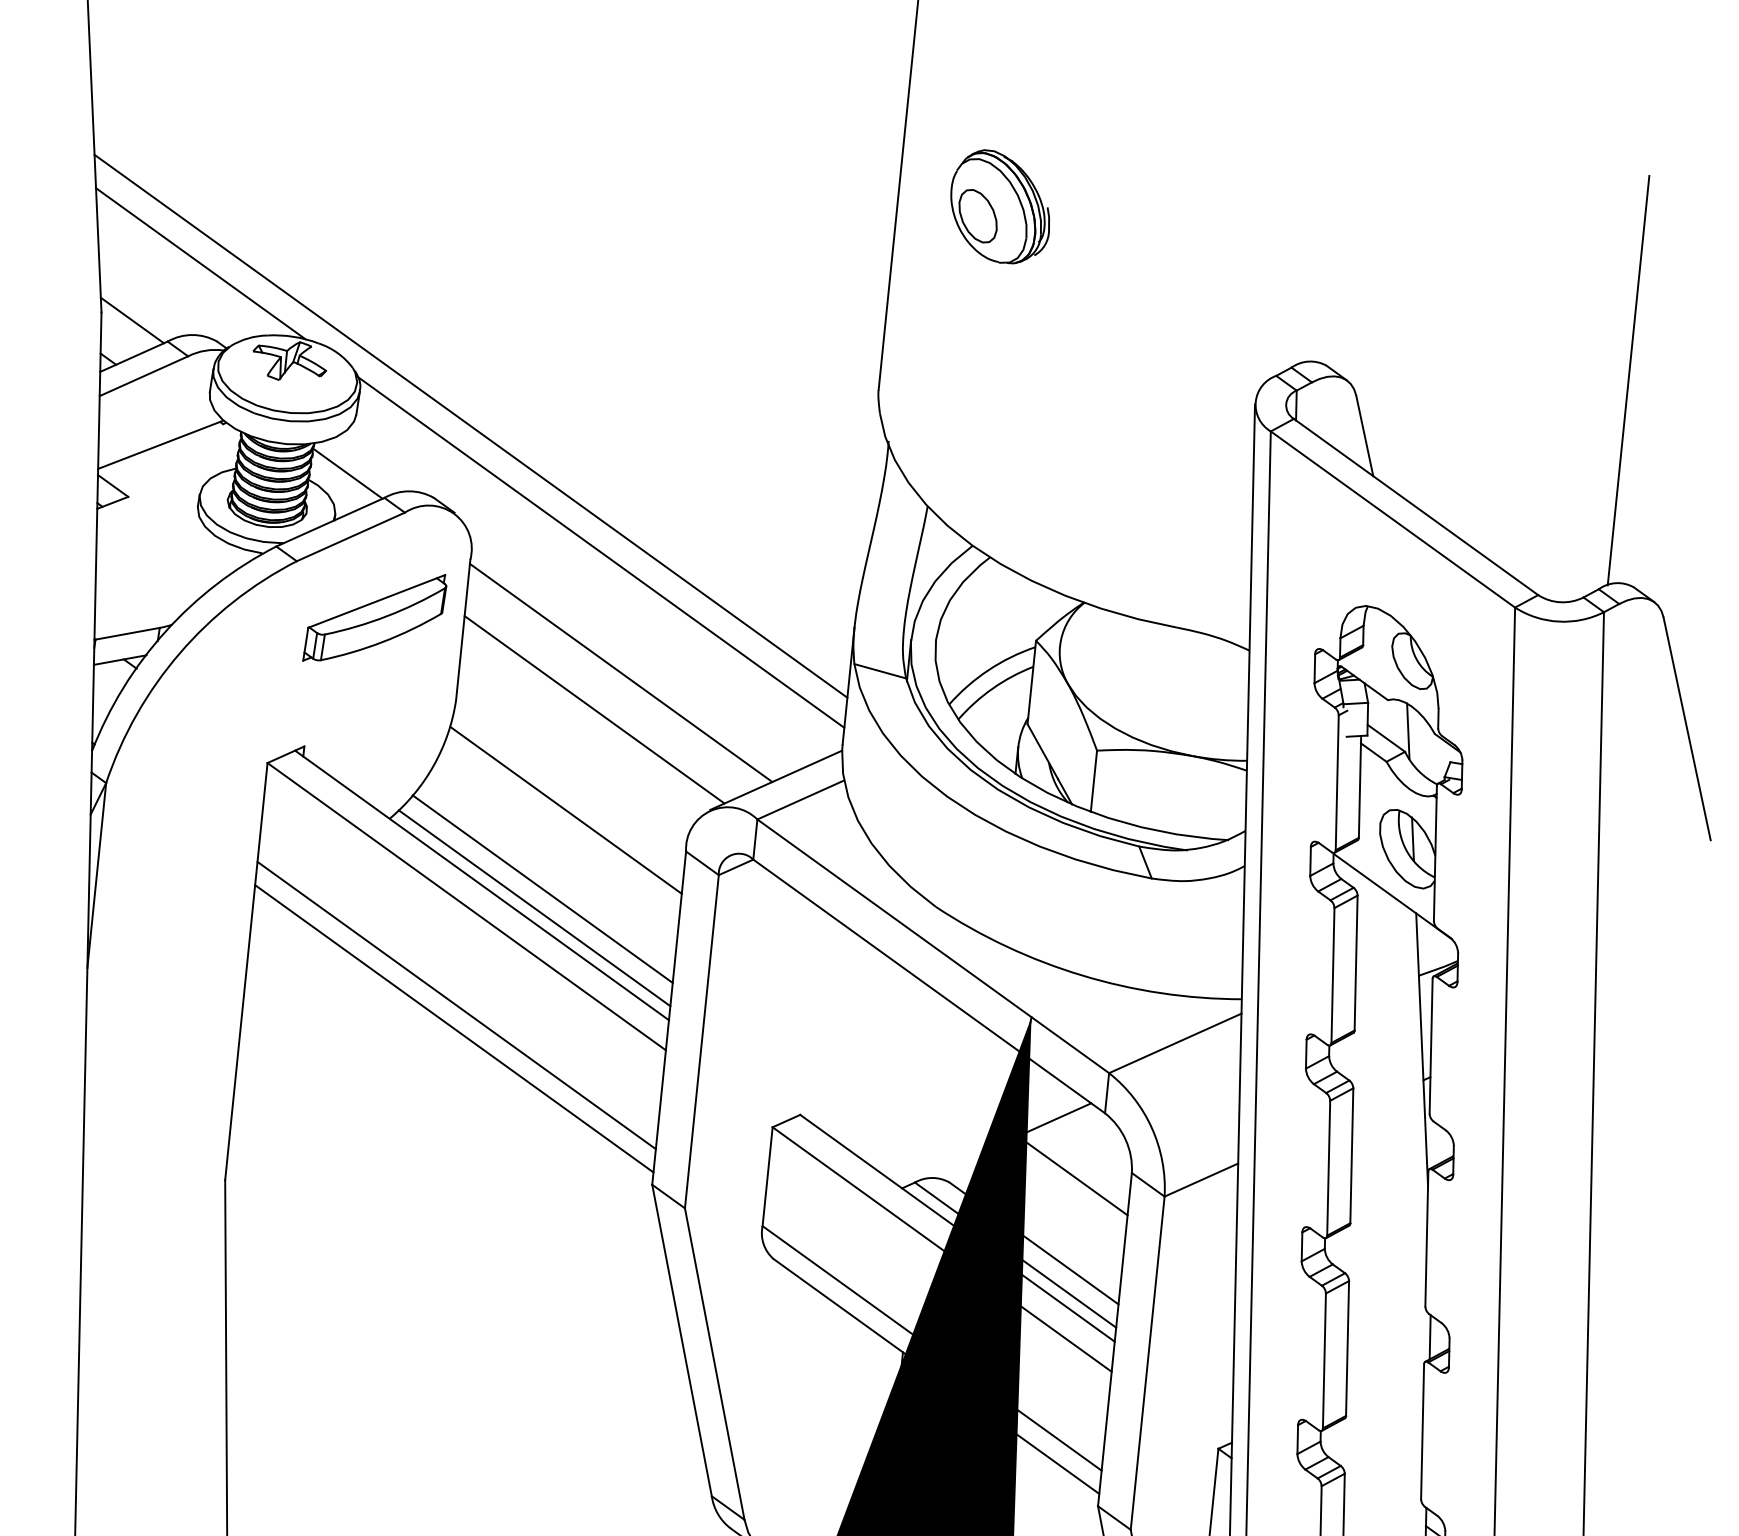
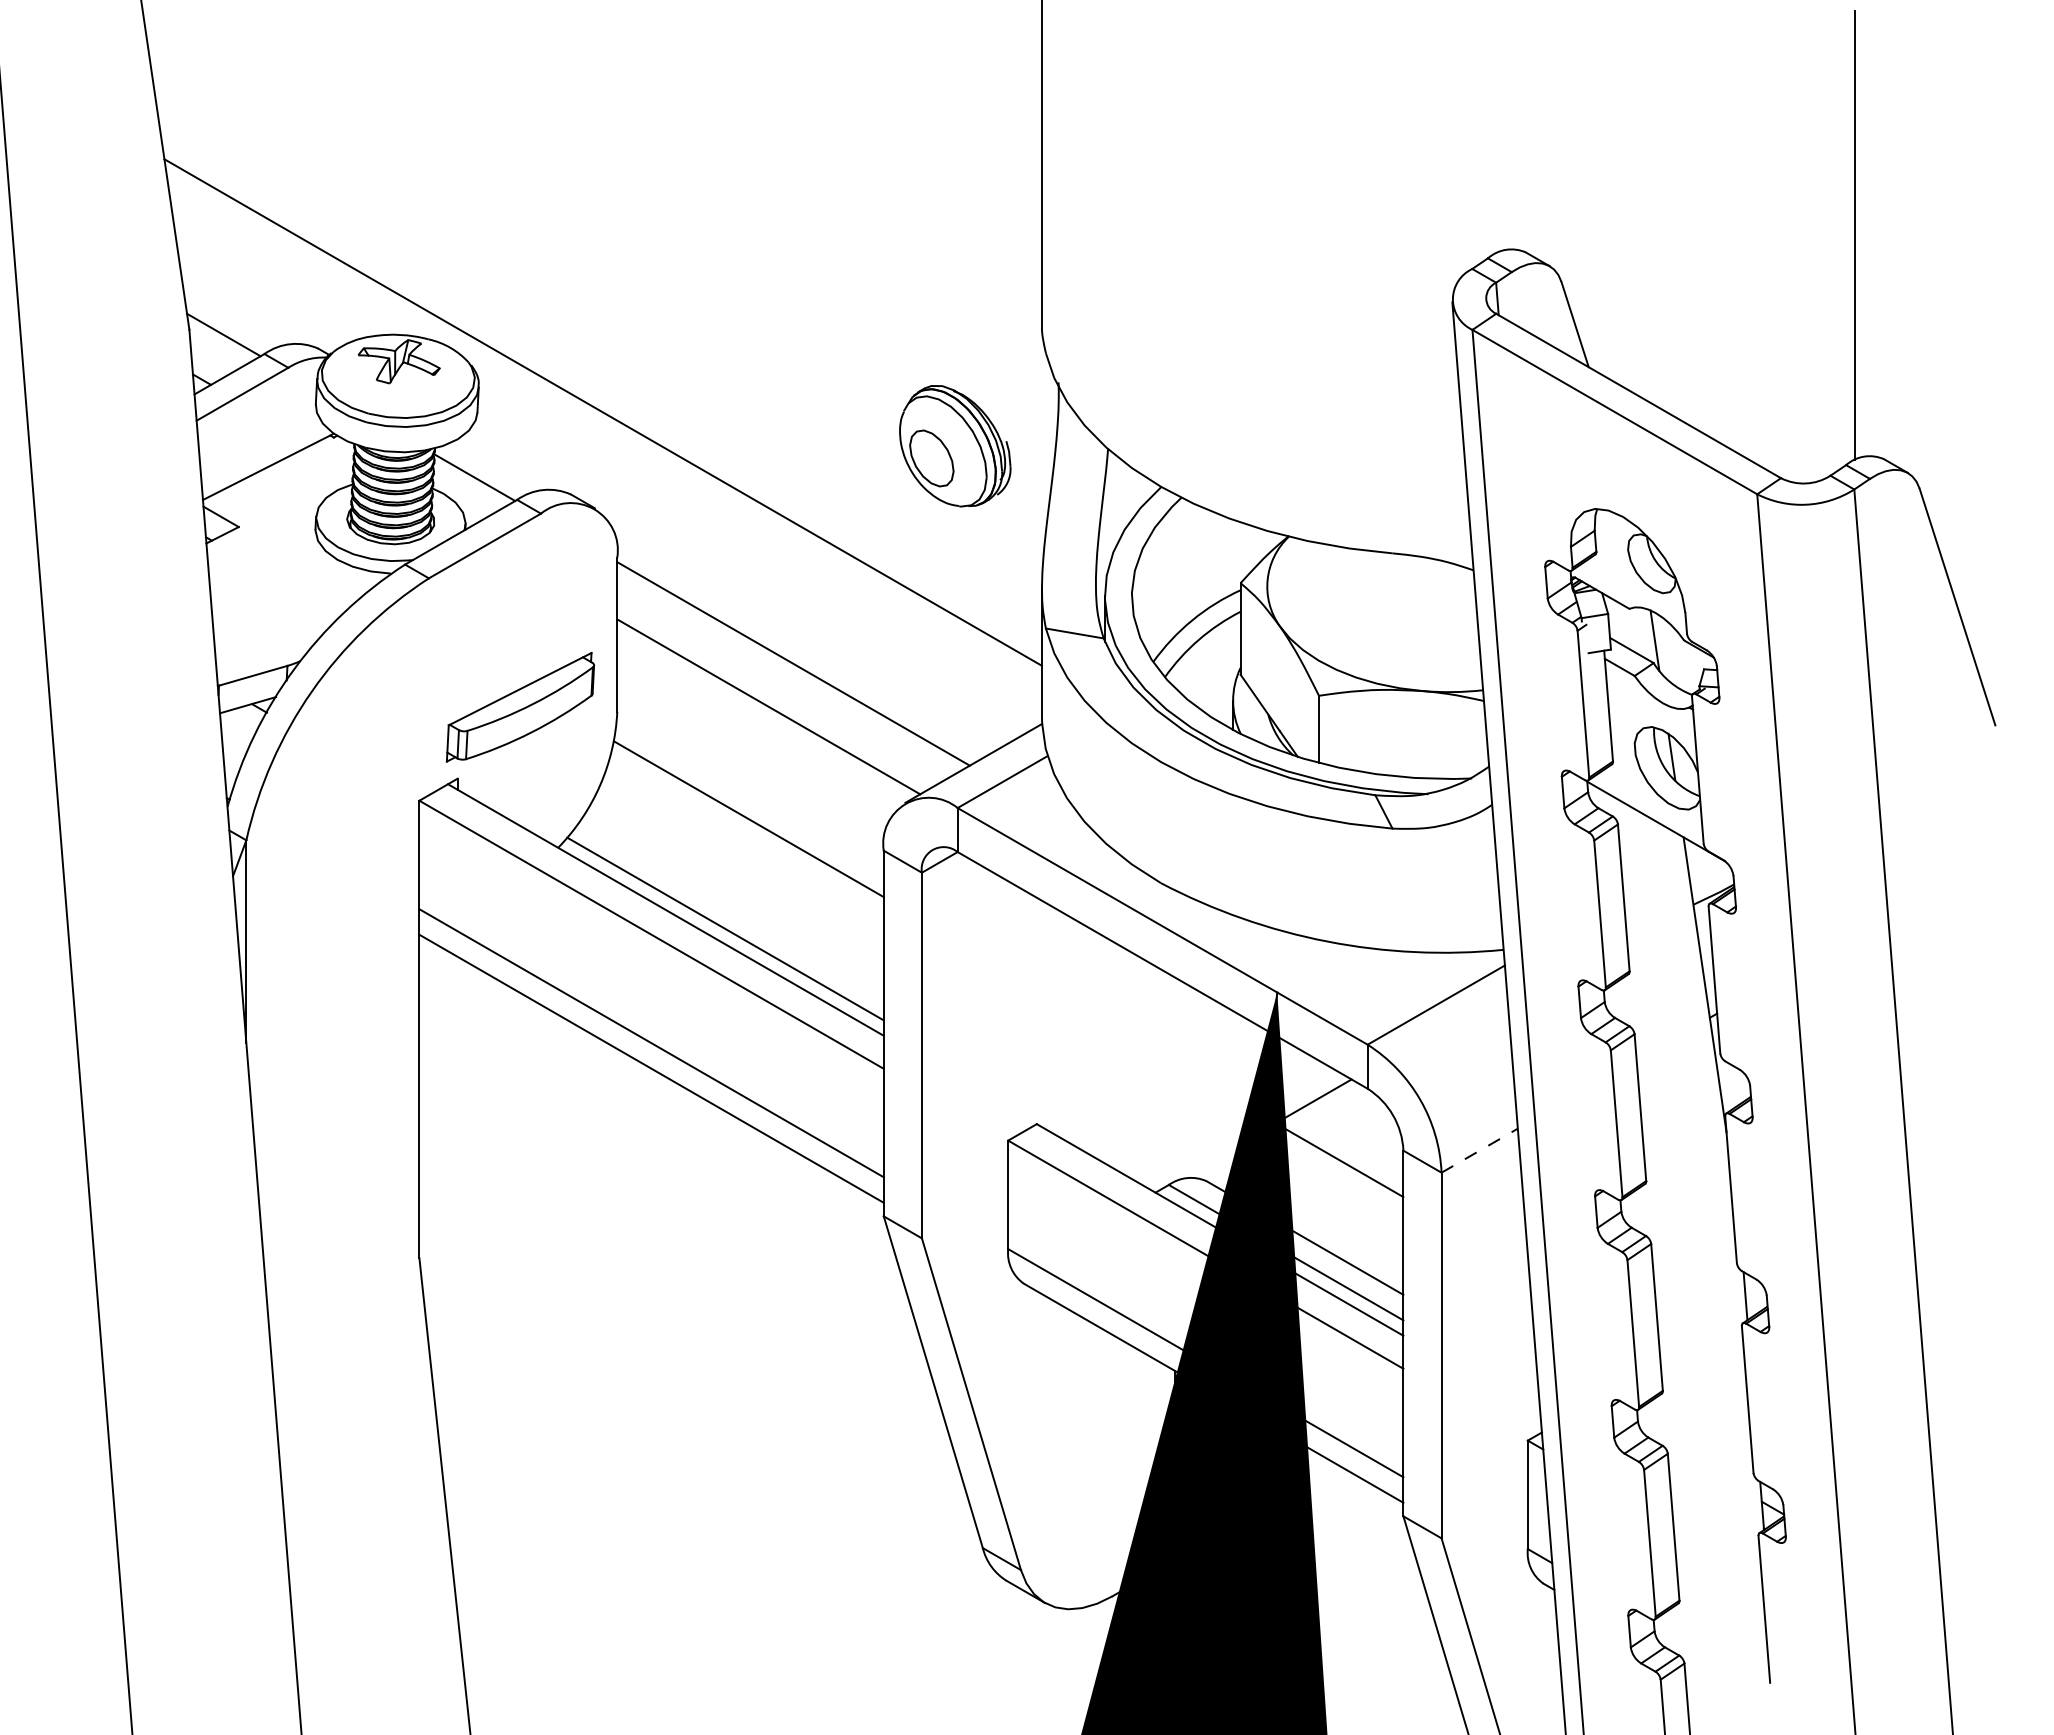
part: (1000, 207) -> (955, 446), moved
line: (200, 263) -> (291, 265), removed
line: (601, 551) -> (758, 534), removed
part: (374, 618) -> (519, 707), moved
line: (542, 888) -> (731, 906), removed
line: (1202, 1179) -> (1480, 1150), solid -> dashed

